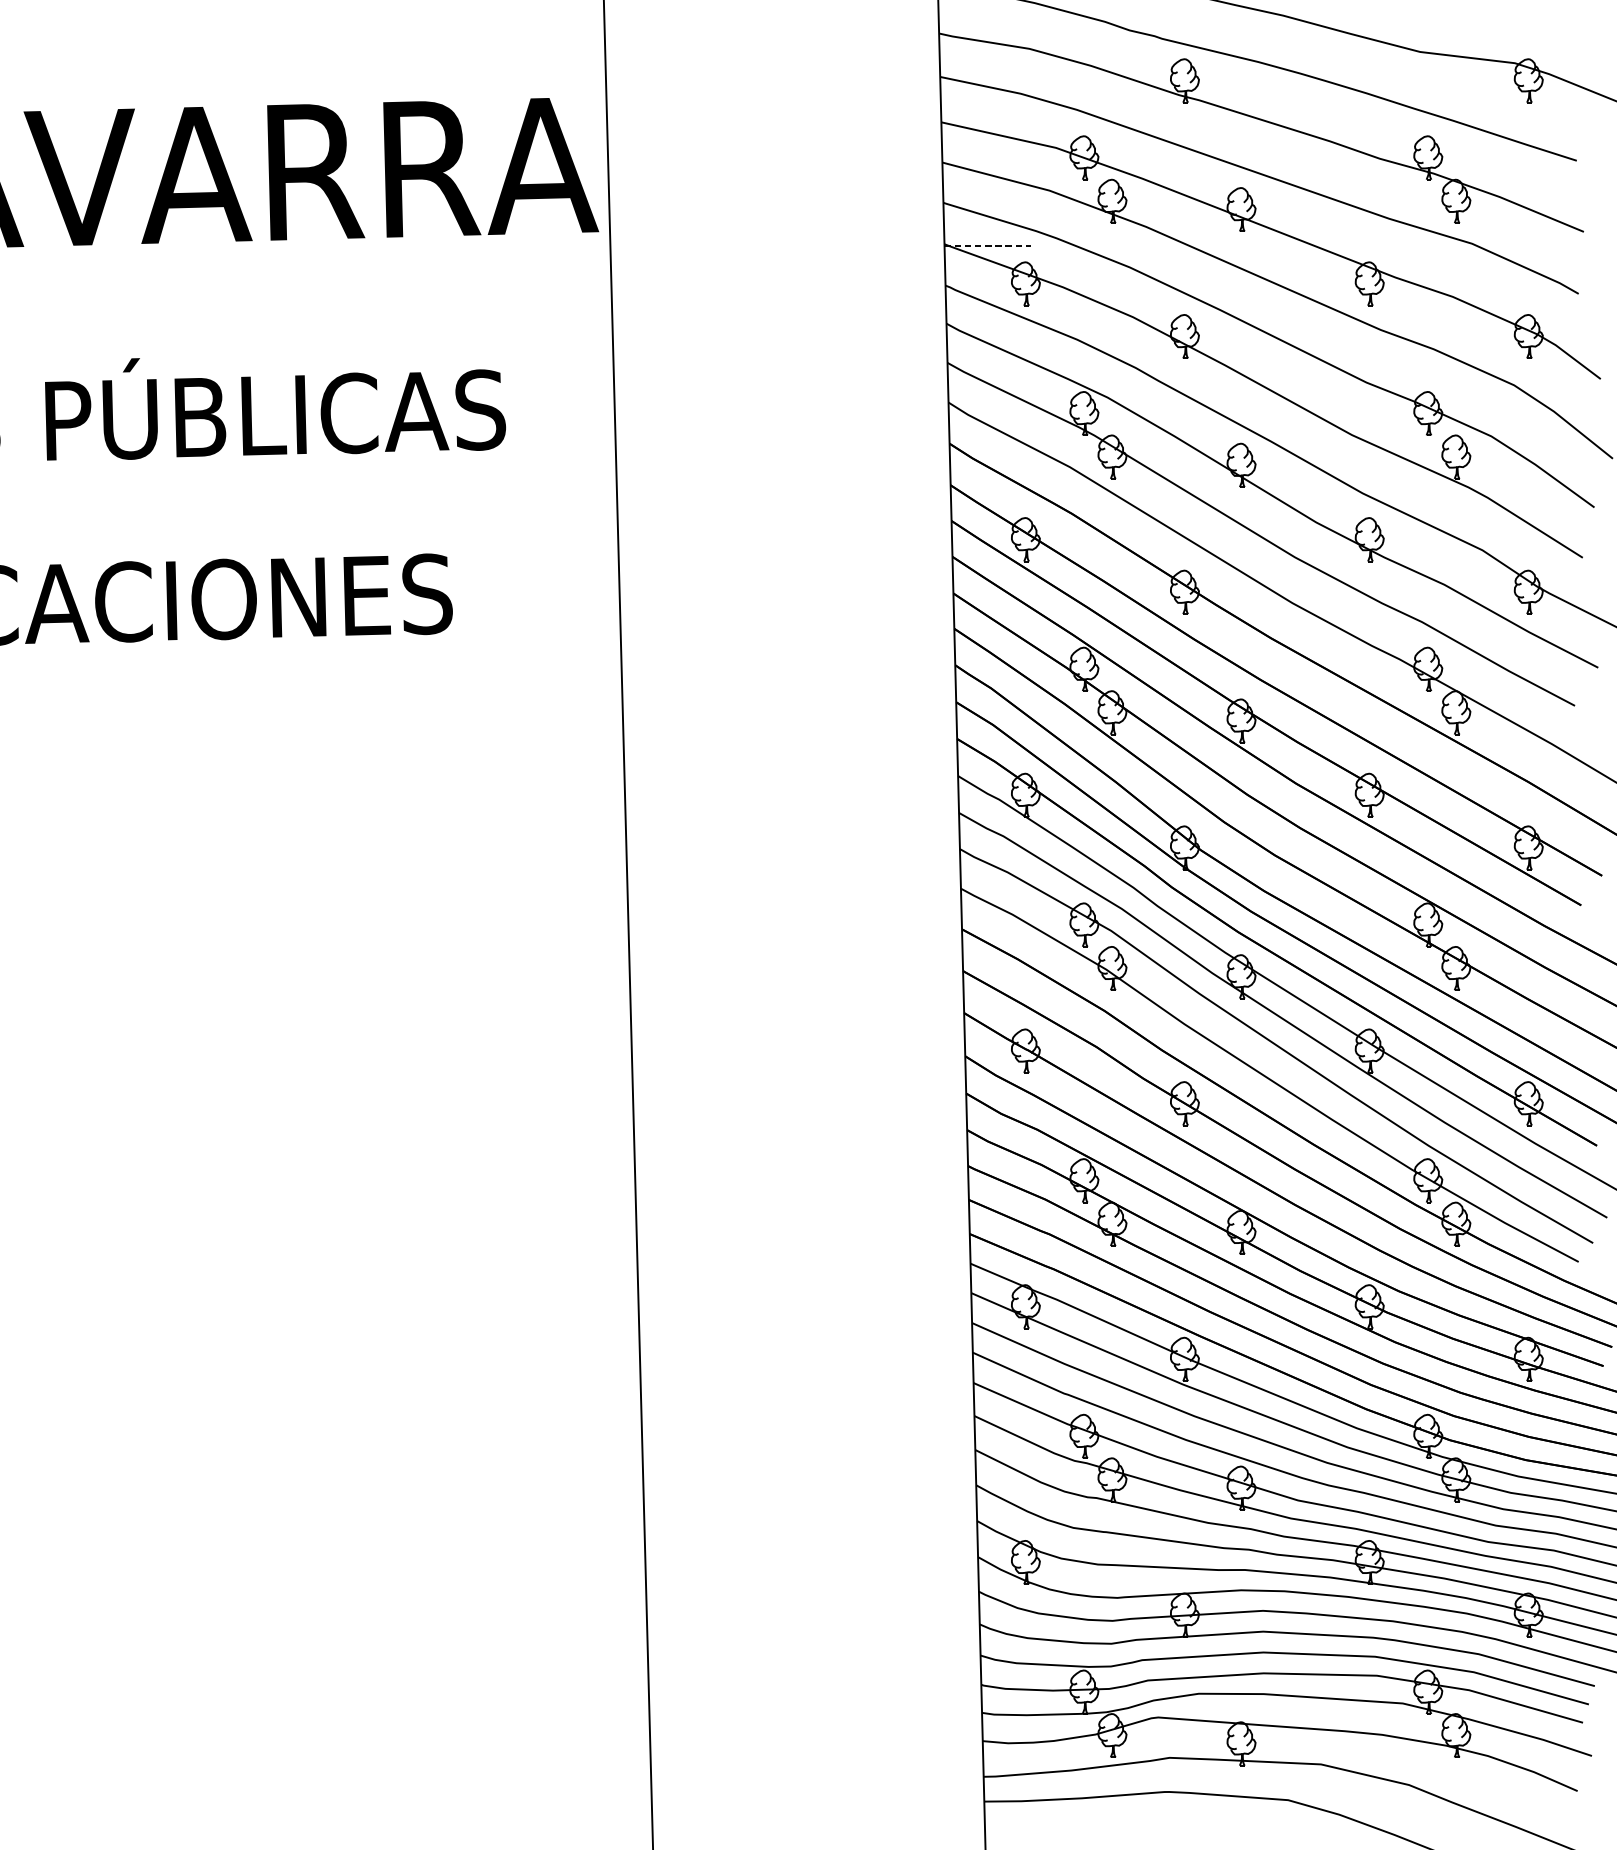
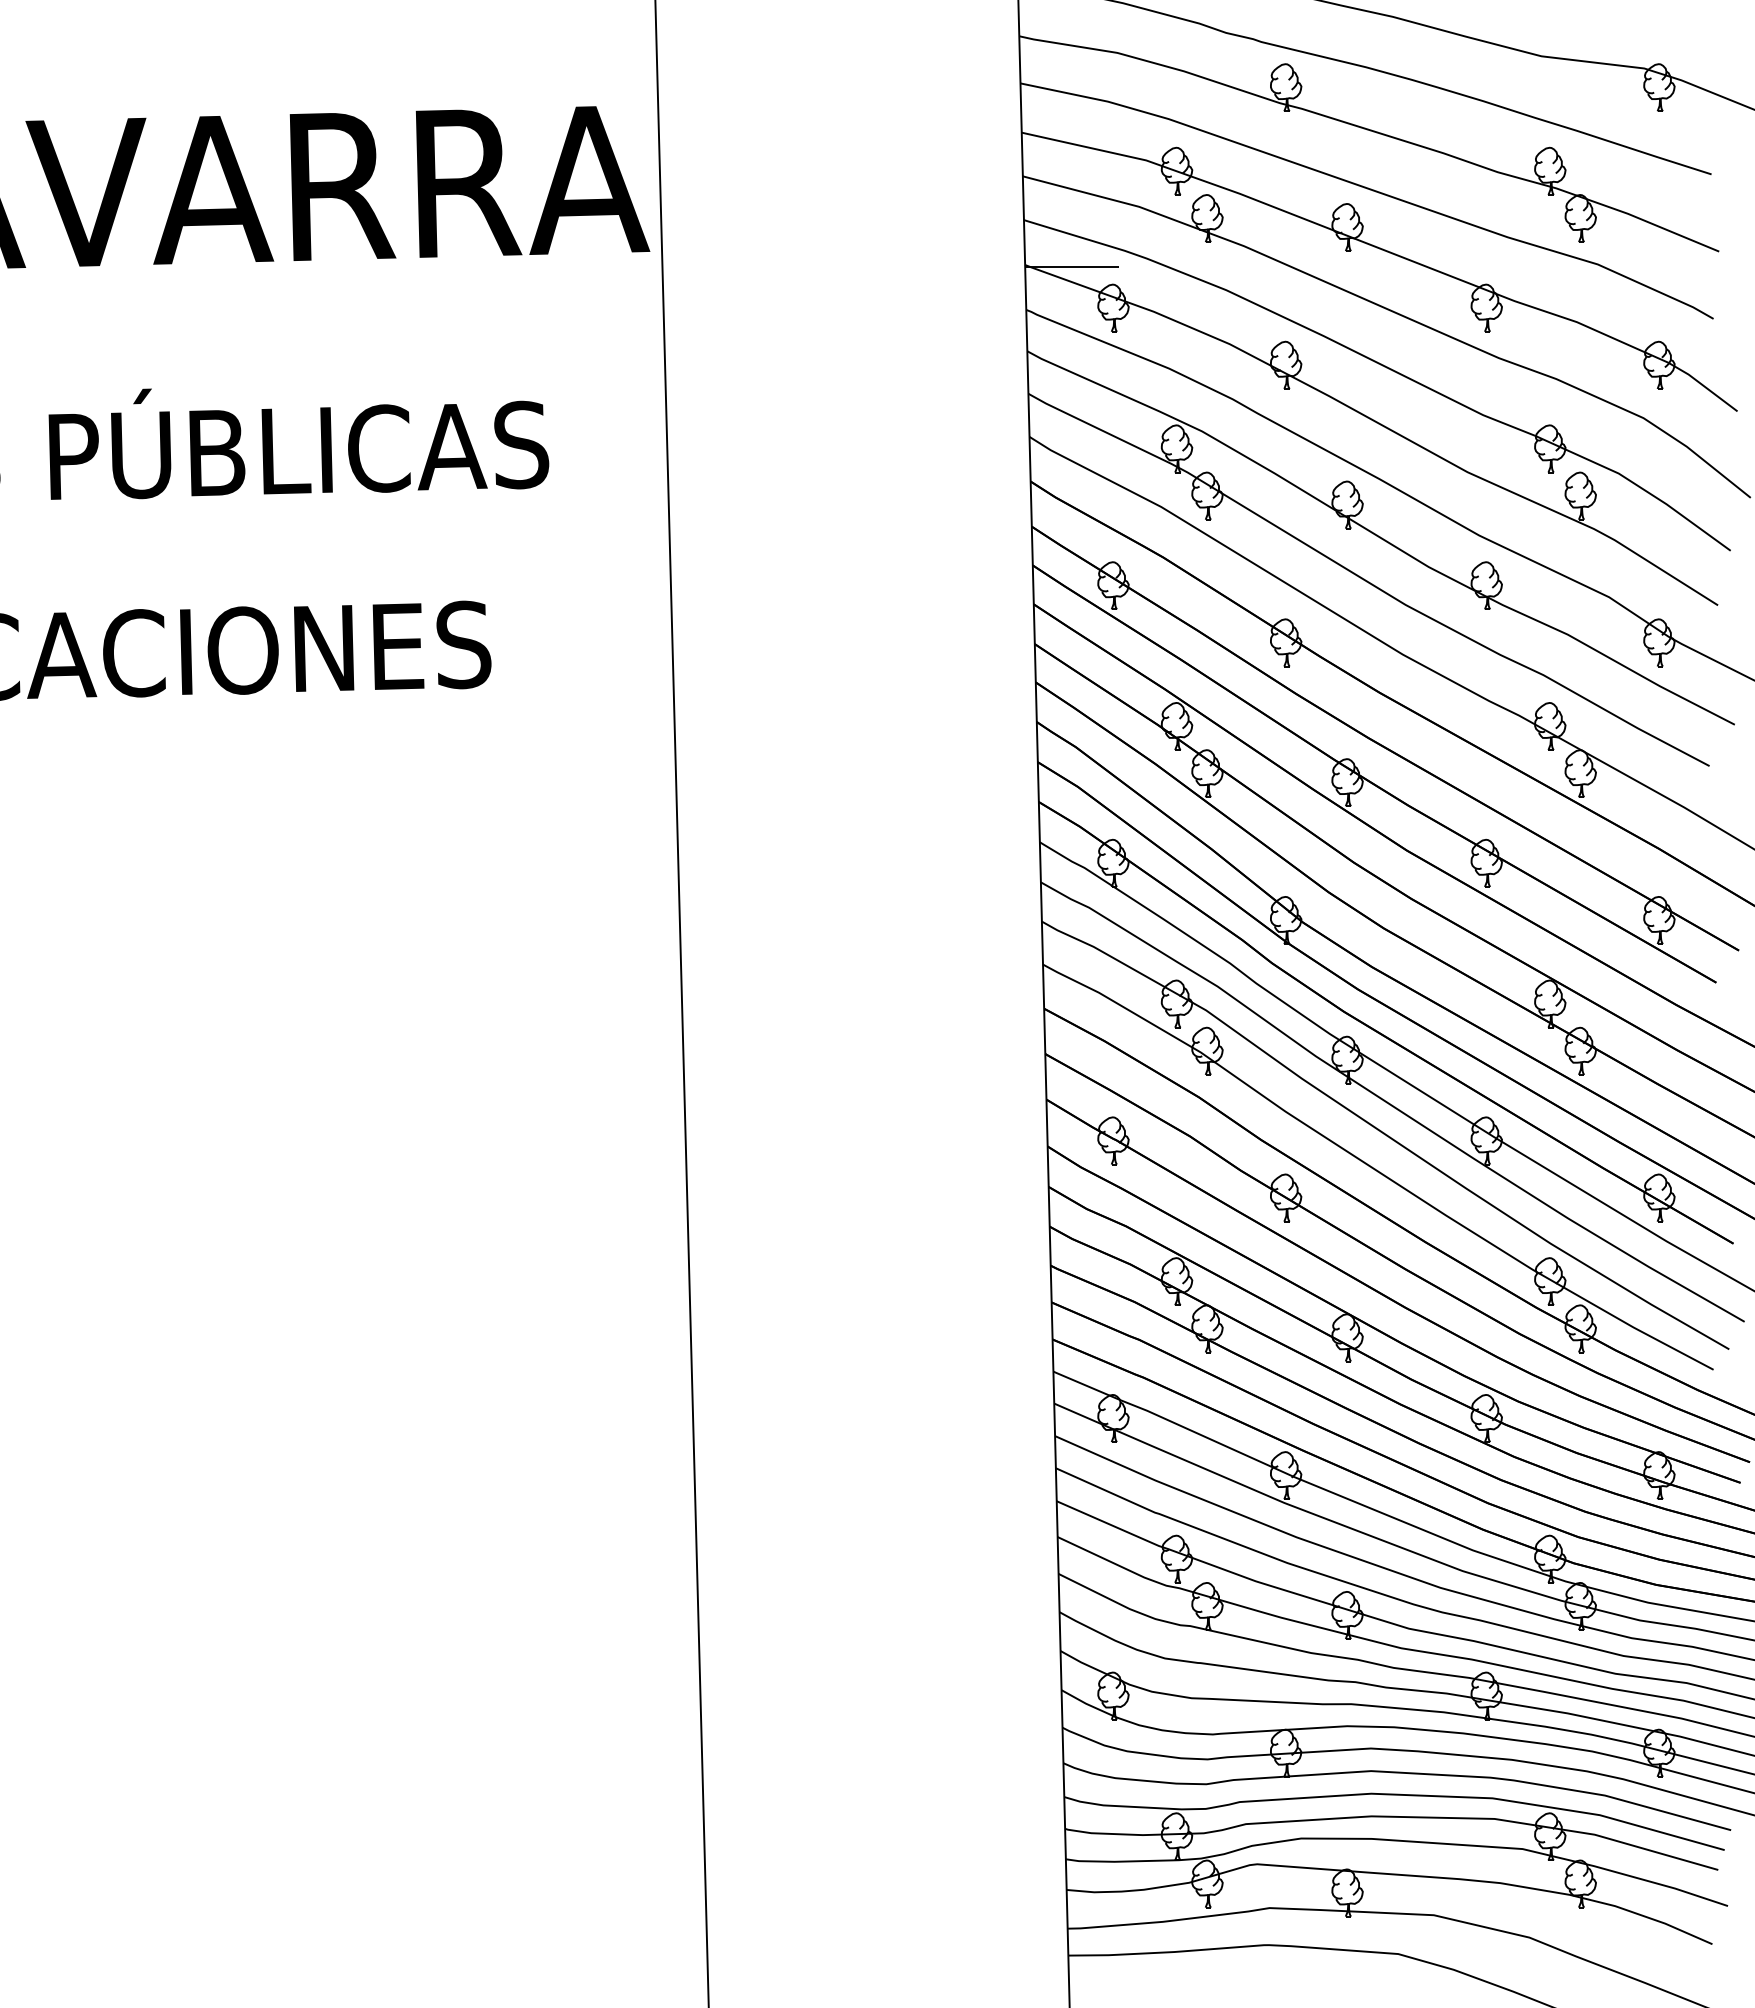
line: (988, 245) -> (1072, 266), dashed -> solid

